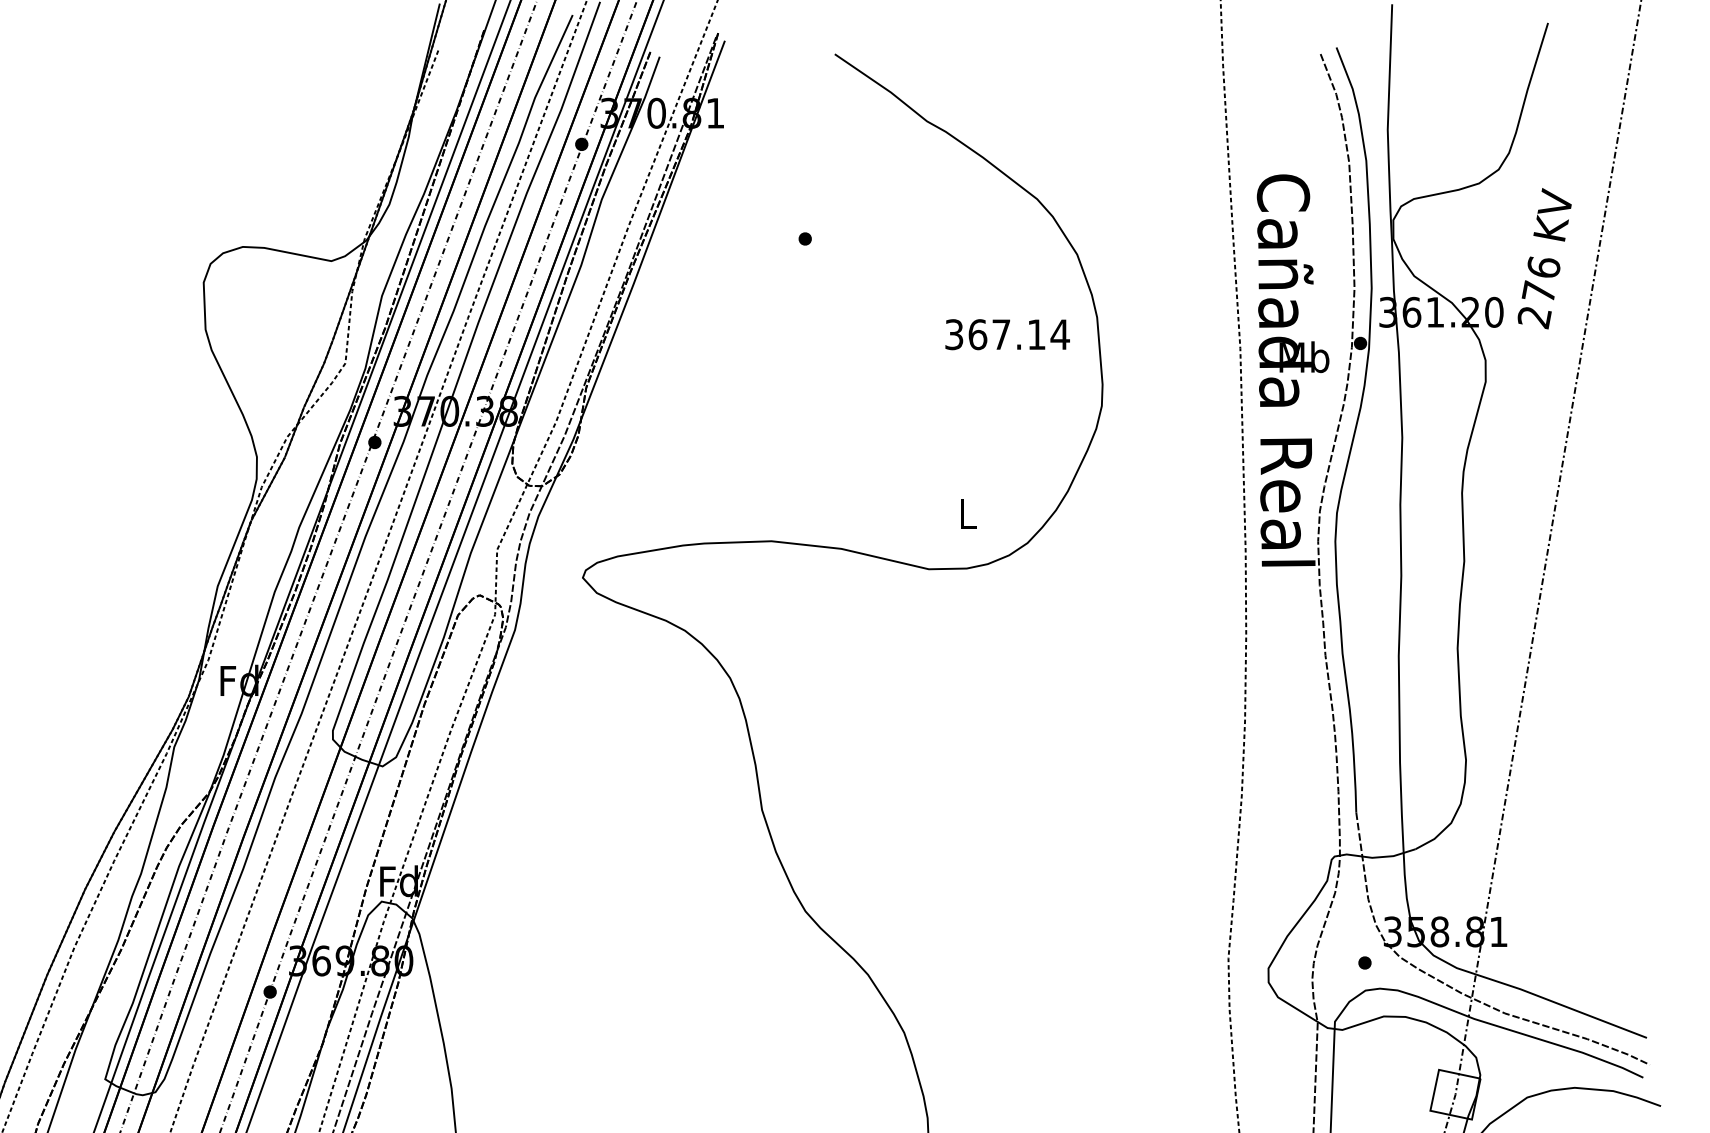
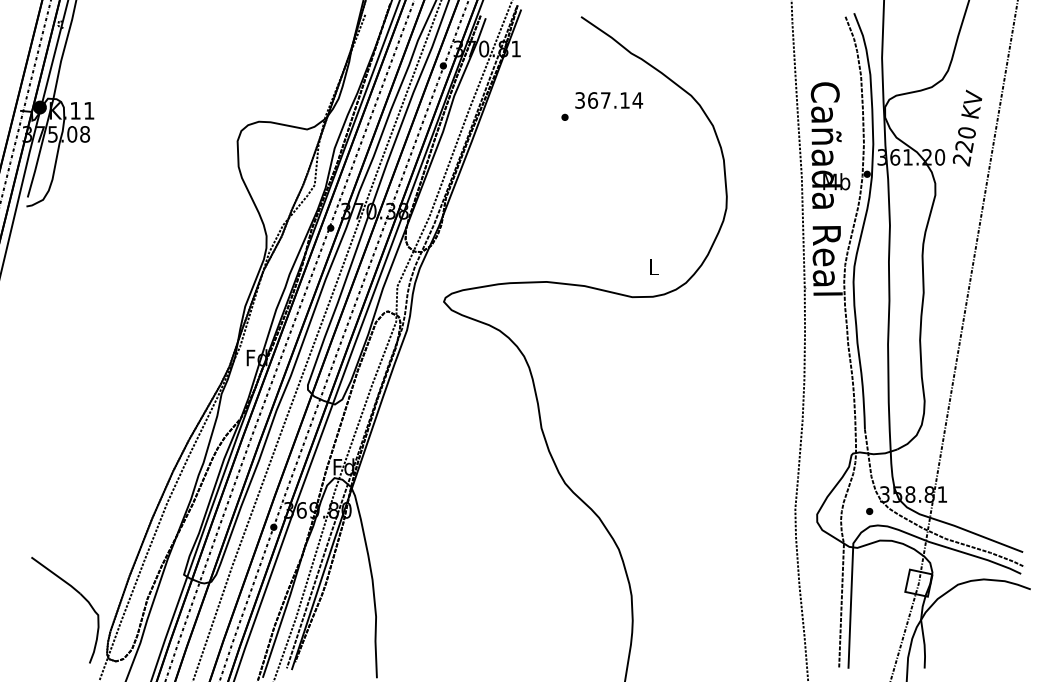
text: (1541, 279) -> (965, 139), 276 -> 220
text: (1008, 334) -> (609, 100), moved

